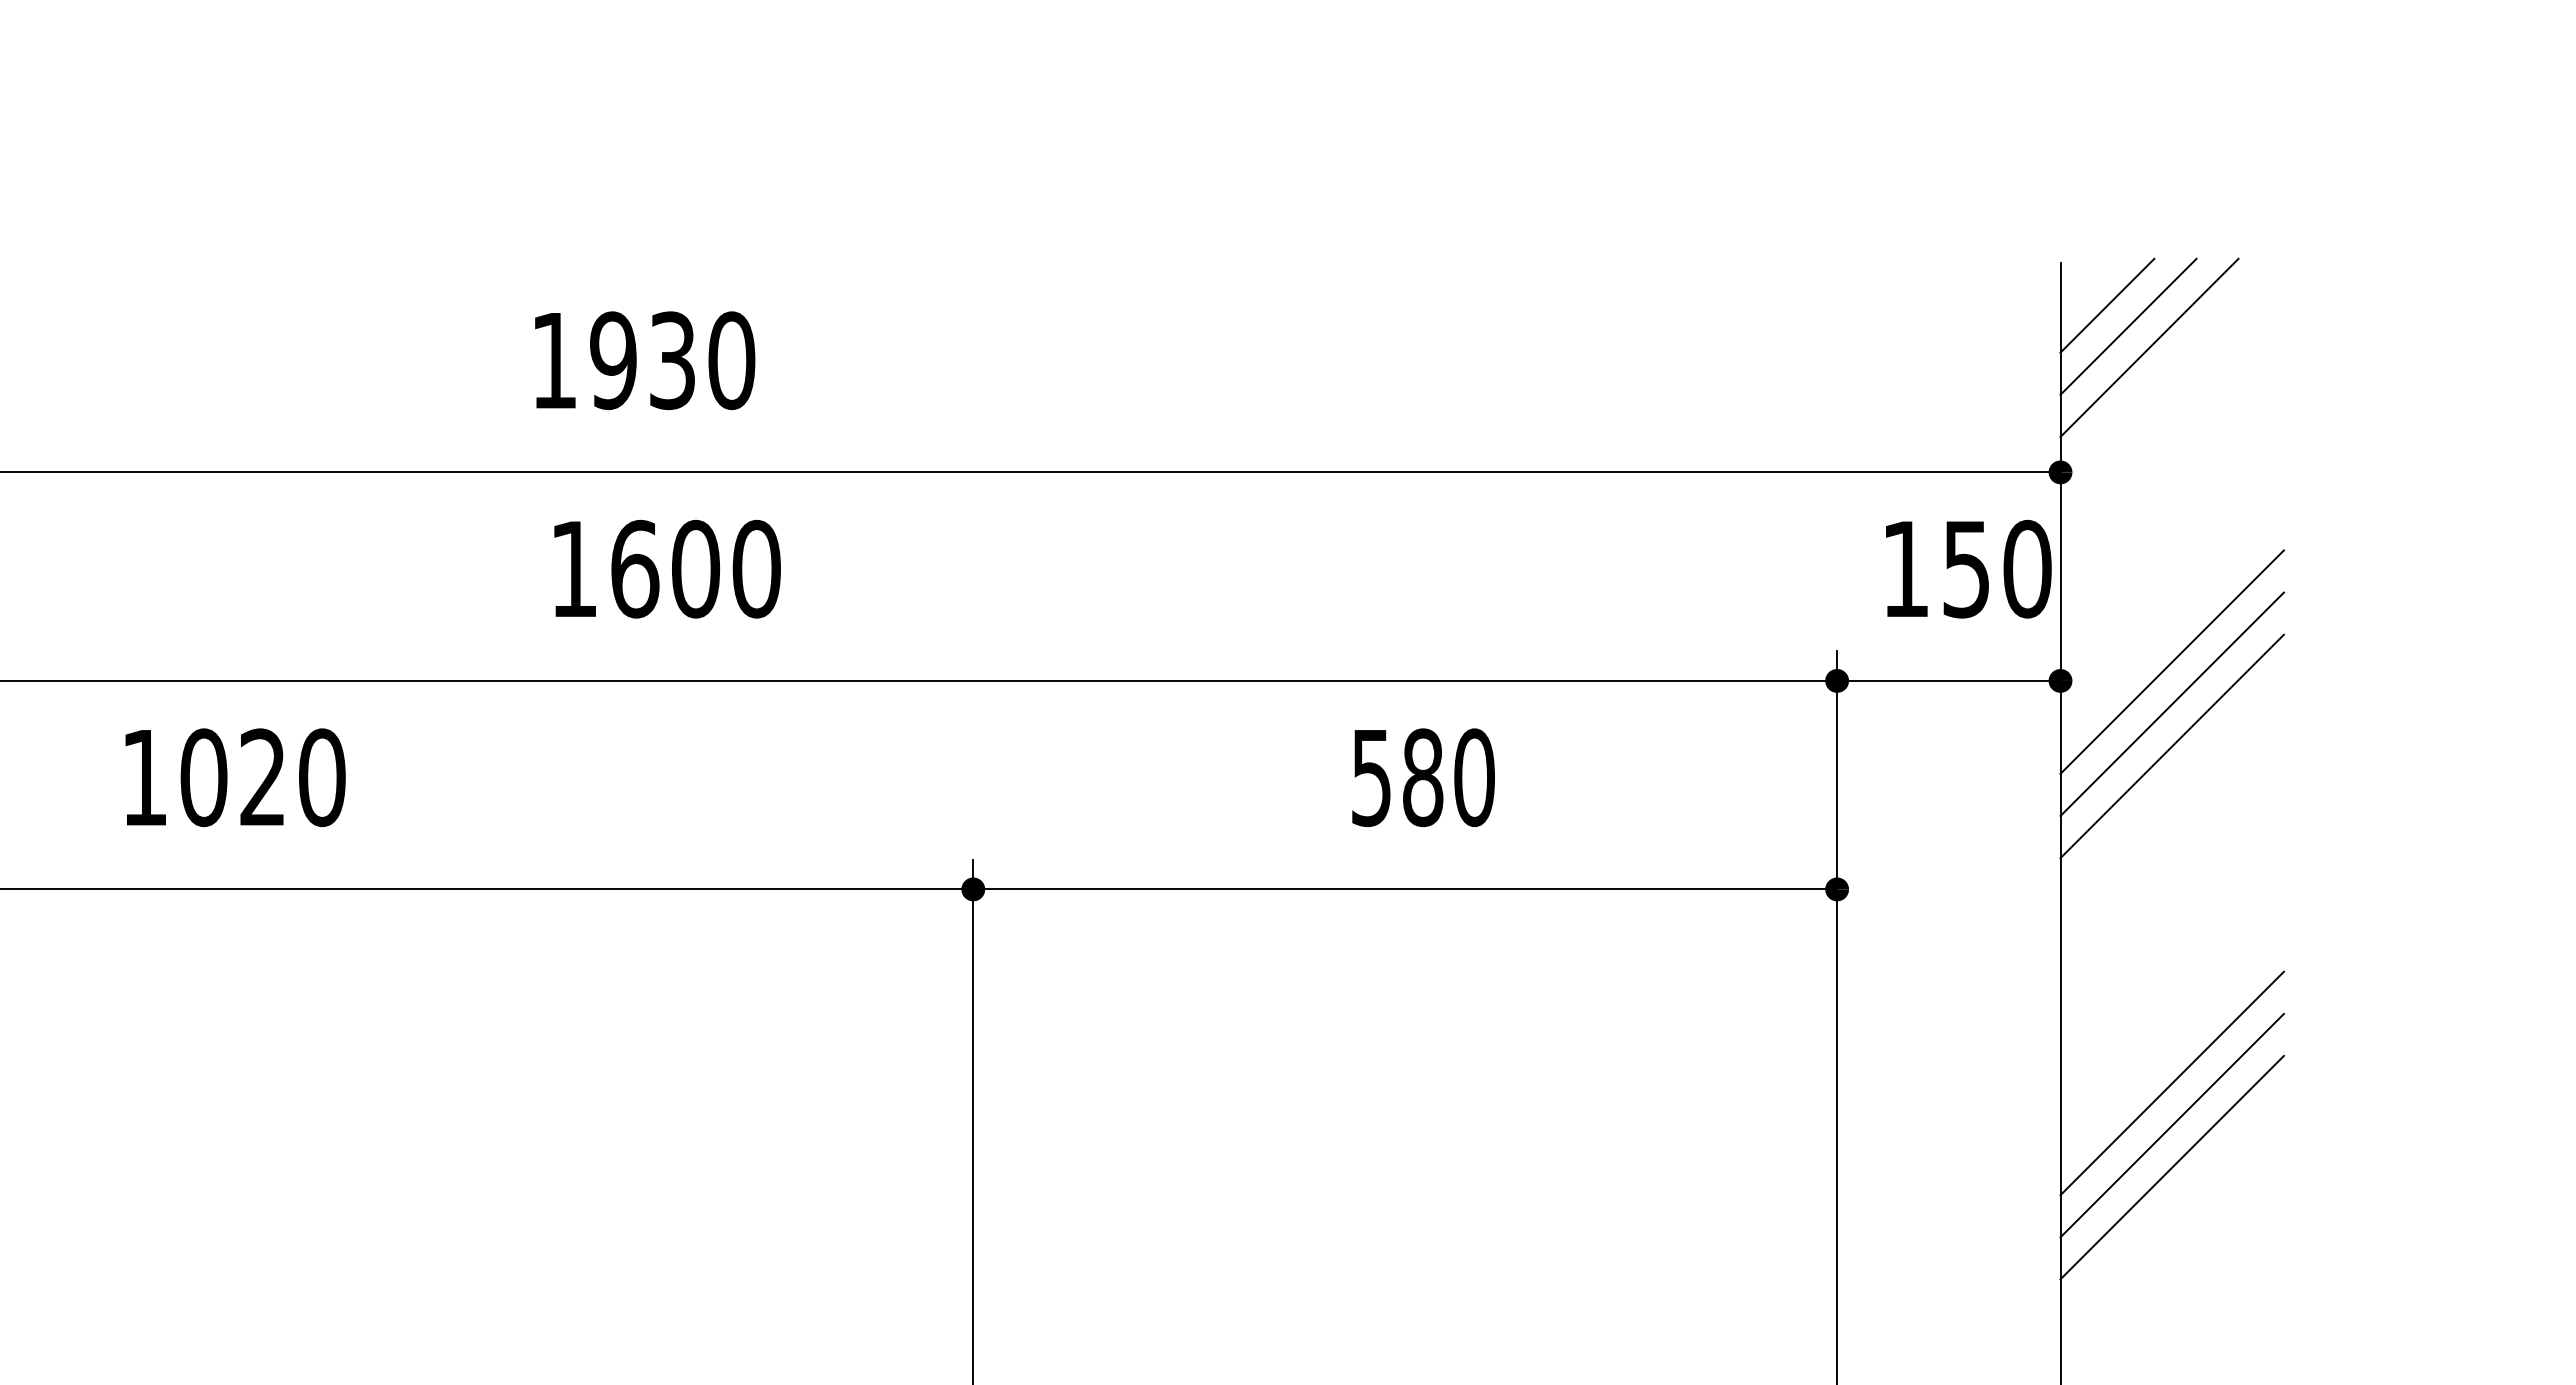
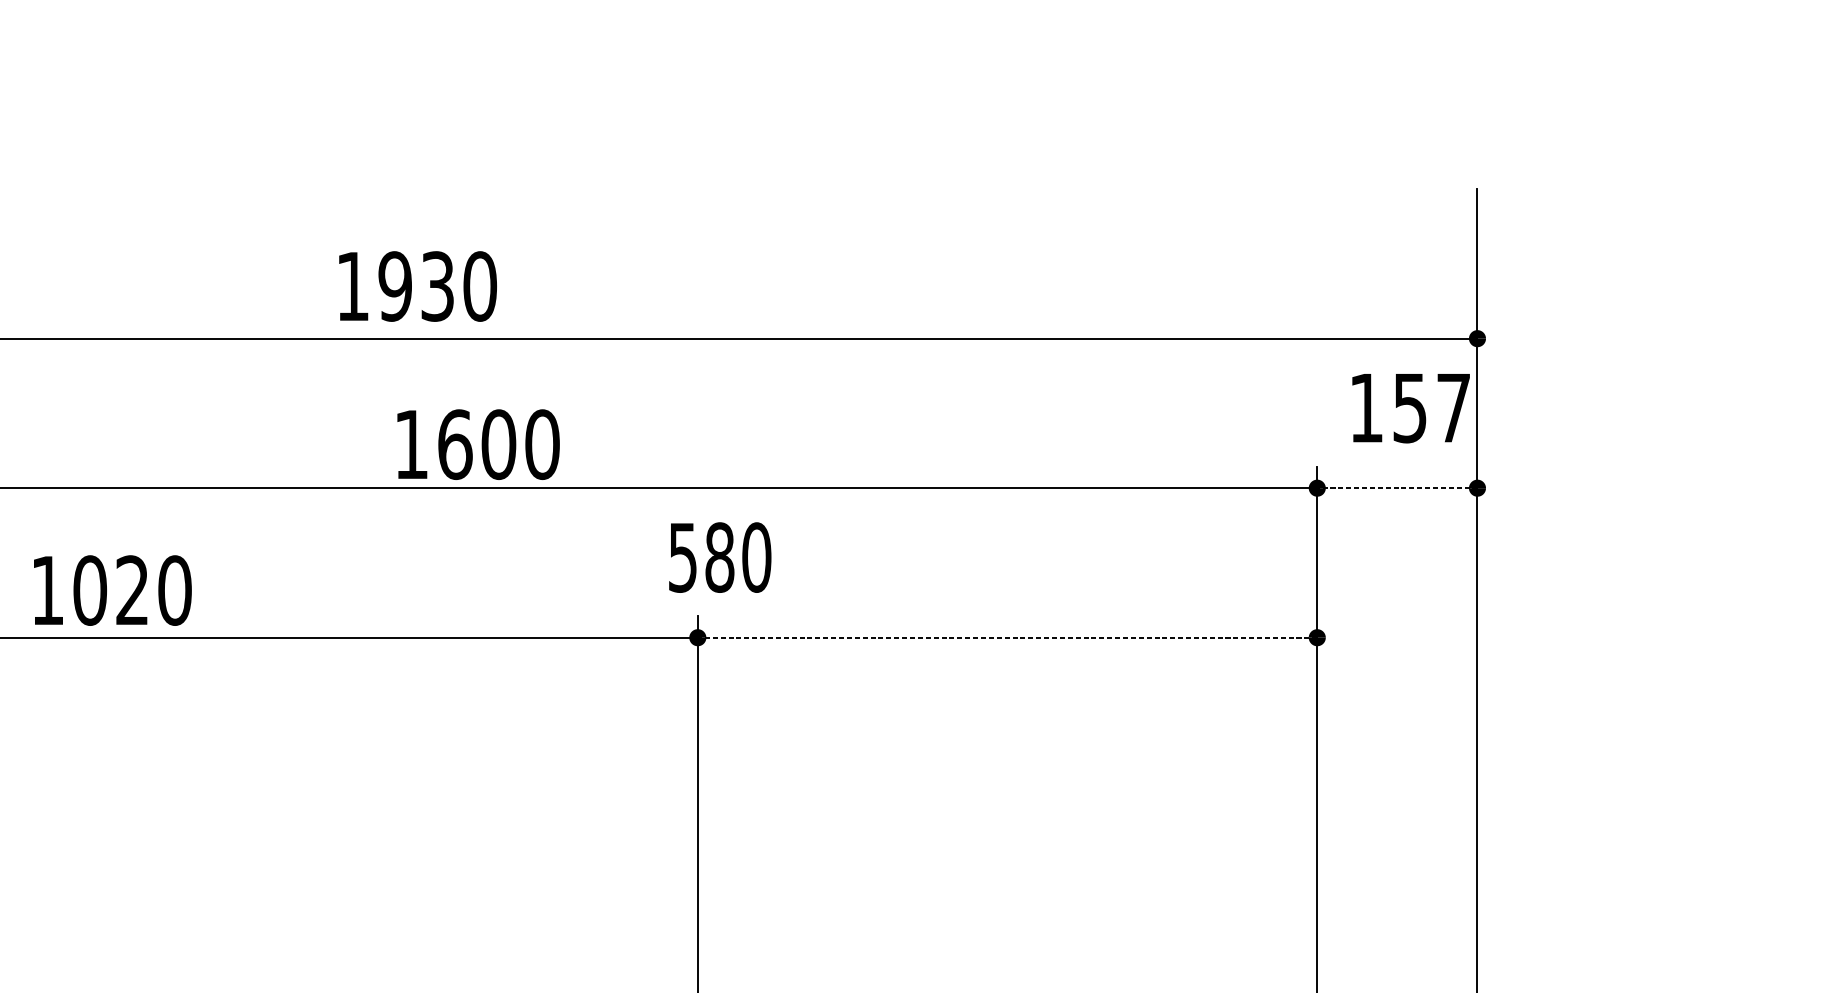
line: (2107, 305) -> (1511, 218), removed
line: (2128, 326) -> (1526, 234), removed
line: (2149, 347) -> (1541, 249), removed
text: (645, 360) -> (418, 286), moved
text: (667, 568) -> (478, 444), moved
text: (2027, 568) -> (1453, 407), 150 -> 157
line: (2171, 661) -> (1557, 474), removed
line: (1948, 680) -> (1397, 487), solid -> dashed
line: (2171, 704) -> (1557, 505), removed
line: (2171, 746) -> (1557, 535), removed
text: (235, 777) -> (112, 590), moved
text: (1423, 777) -> (720, 557), moved
line: (1405, 889) -> (1007, 637), solid -> dashed
line: (2171, 1083) -> (1557, 776), removed
line: (2171, 1125) -> (1557, 807), removed
line: (2171, 1167) -> (1557, 837), removed

